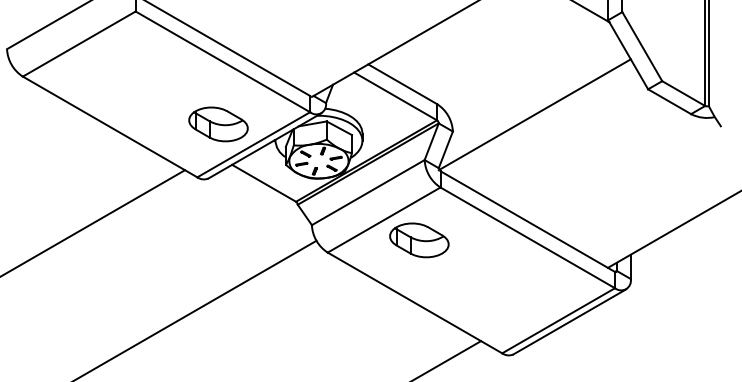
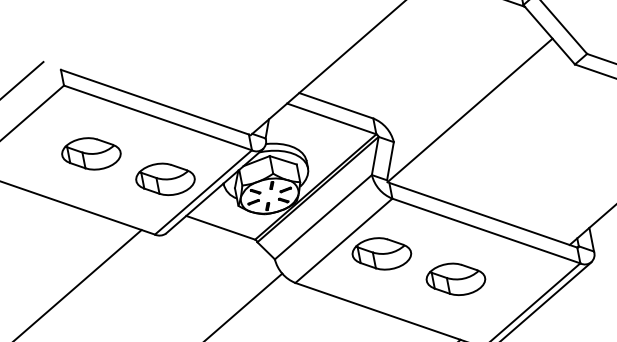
part: (149, 84) -> (91, 153), added
part: (488, 279) -> (456, 278), added

